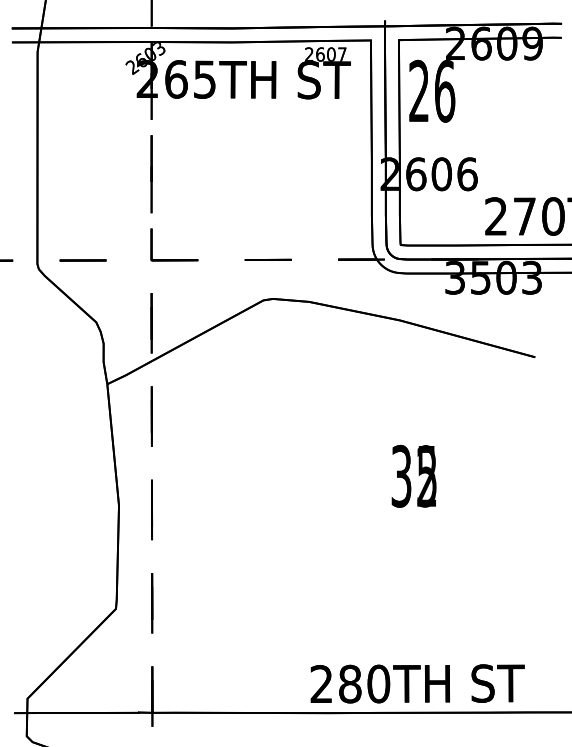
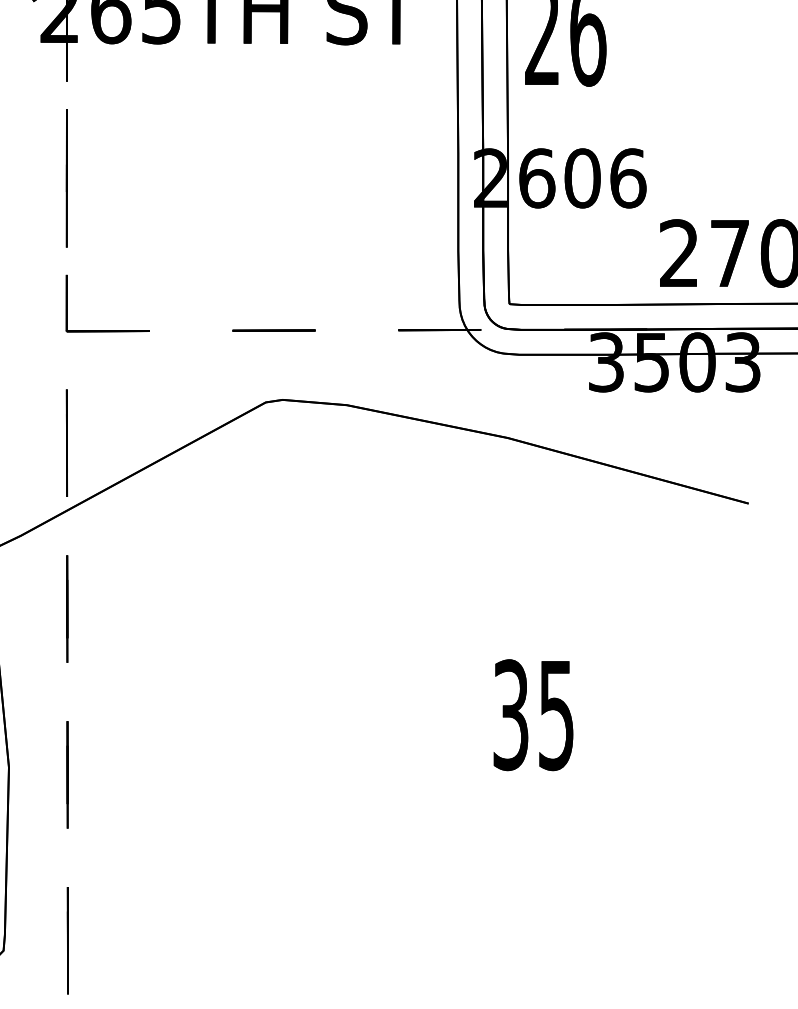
text: (426, 476) -> (555, 715), 32 -> 35

